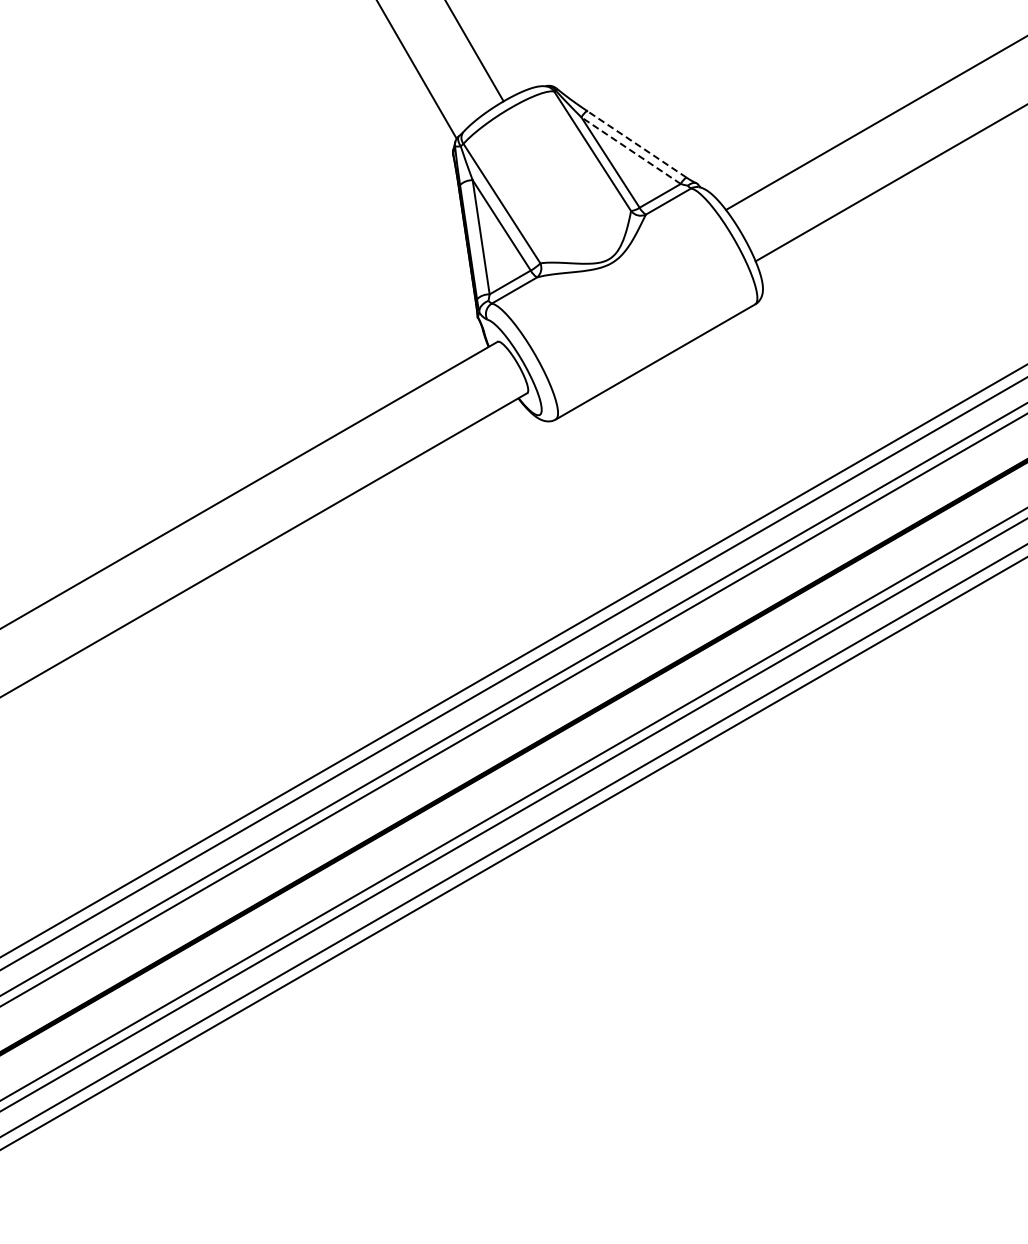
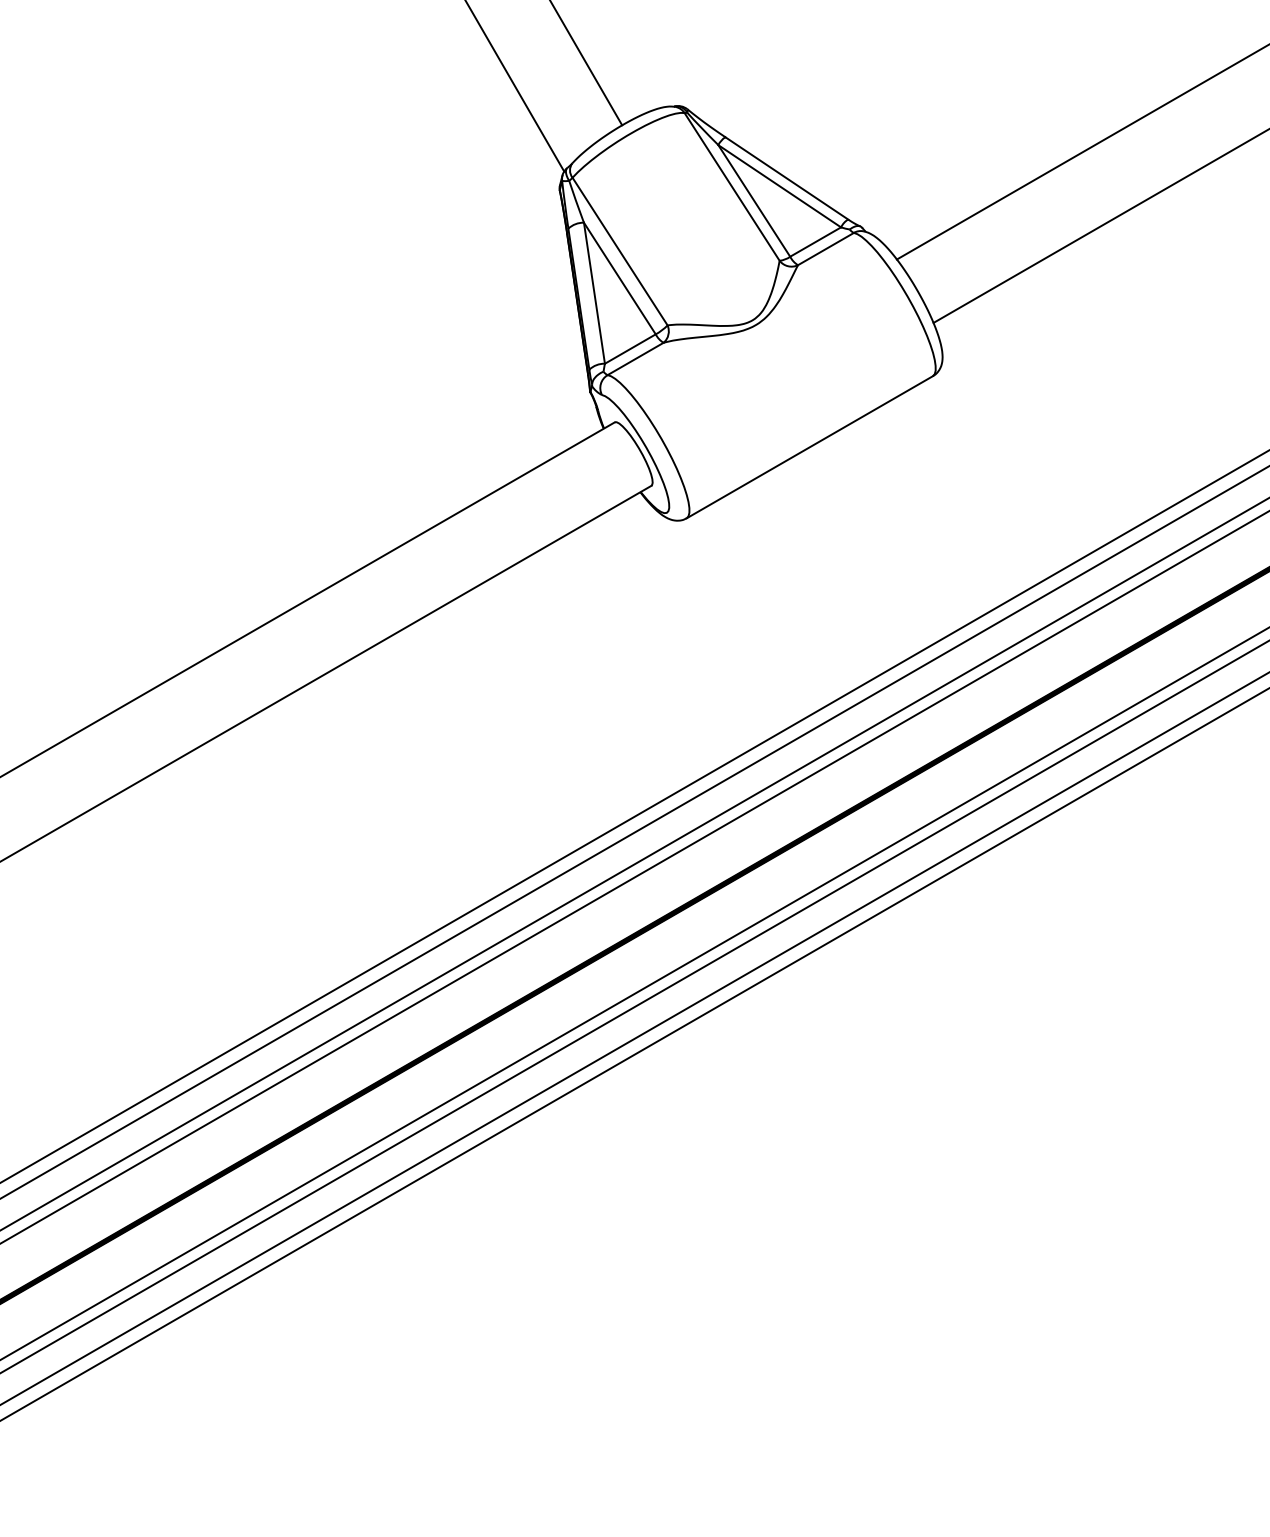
line: (636, 144) -> (786, 178), dashed -> solid
line: (631, 150) -> (780, 186), dashed -> solid

